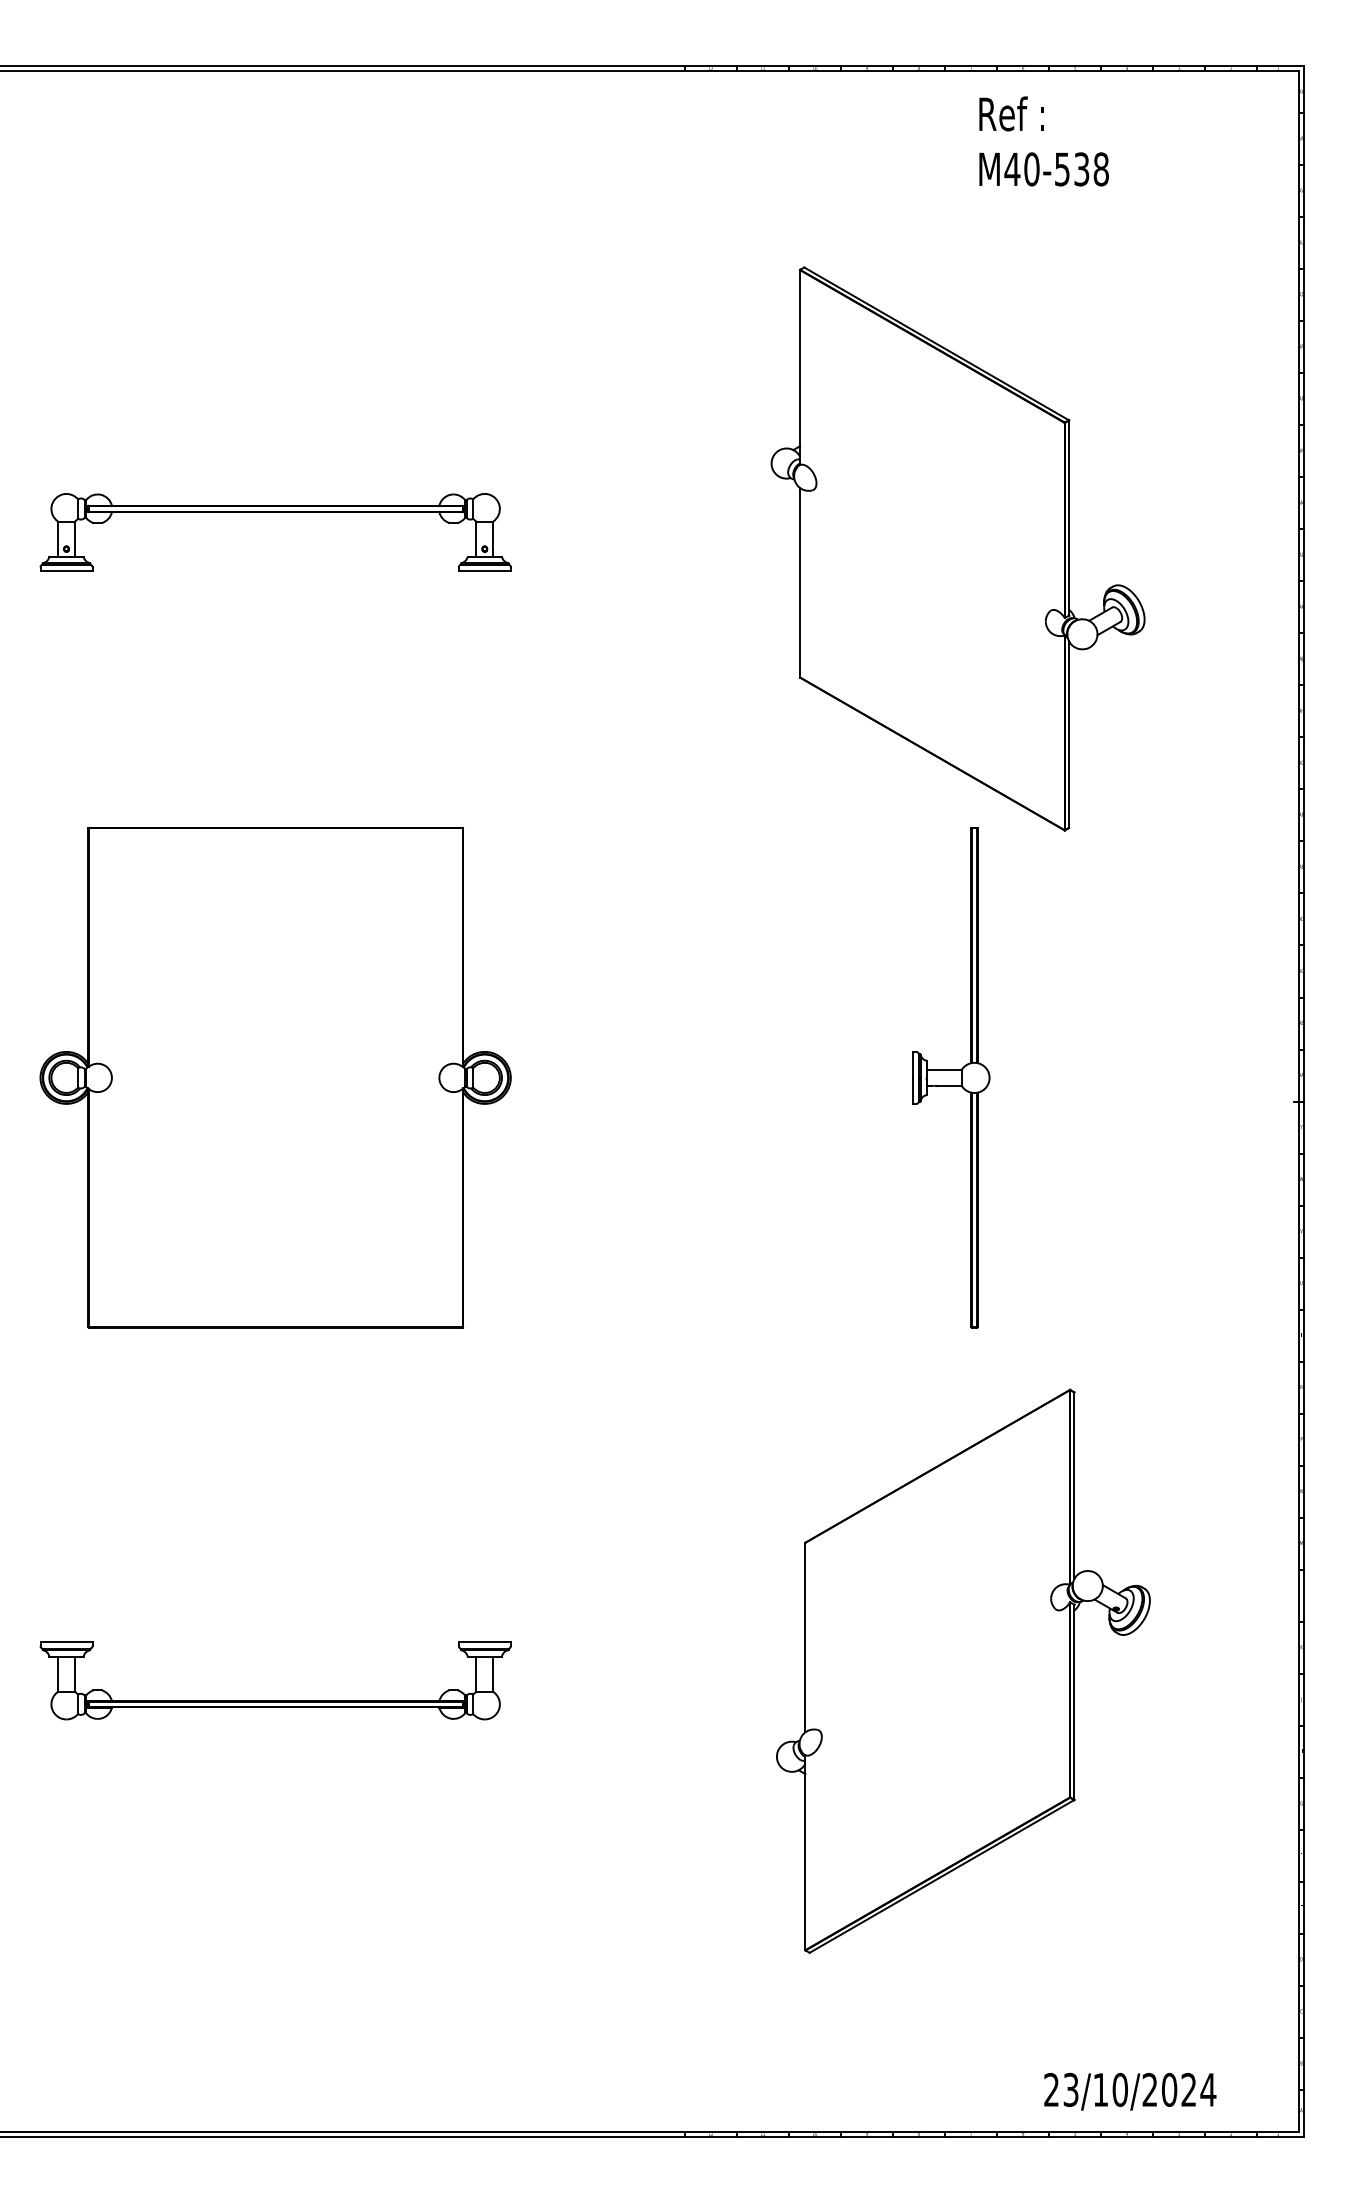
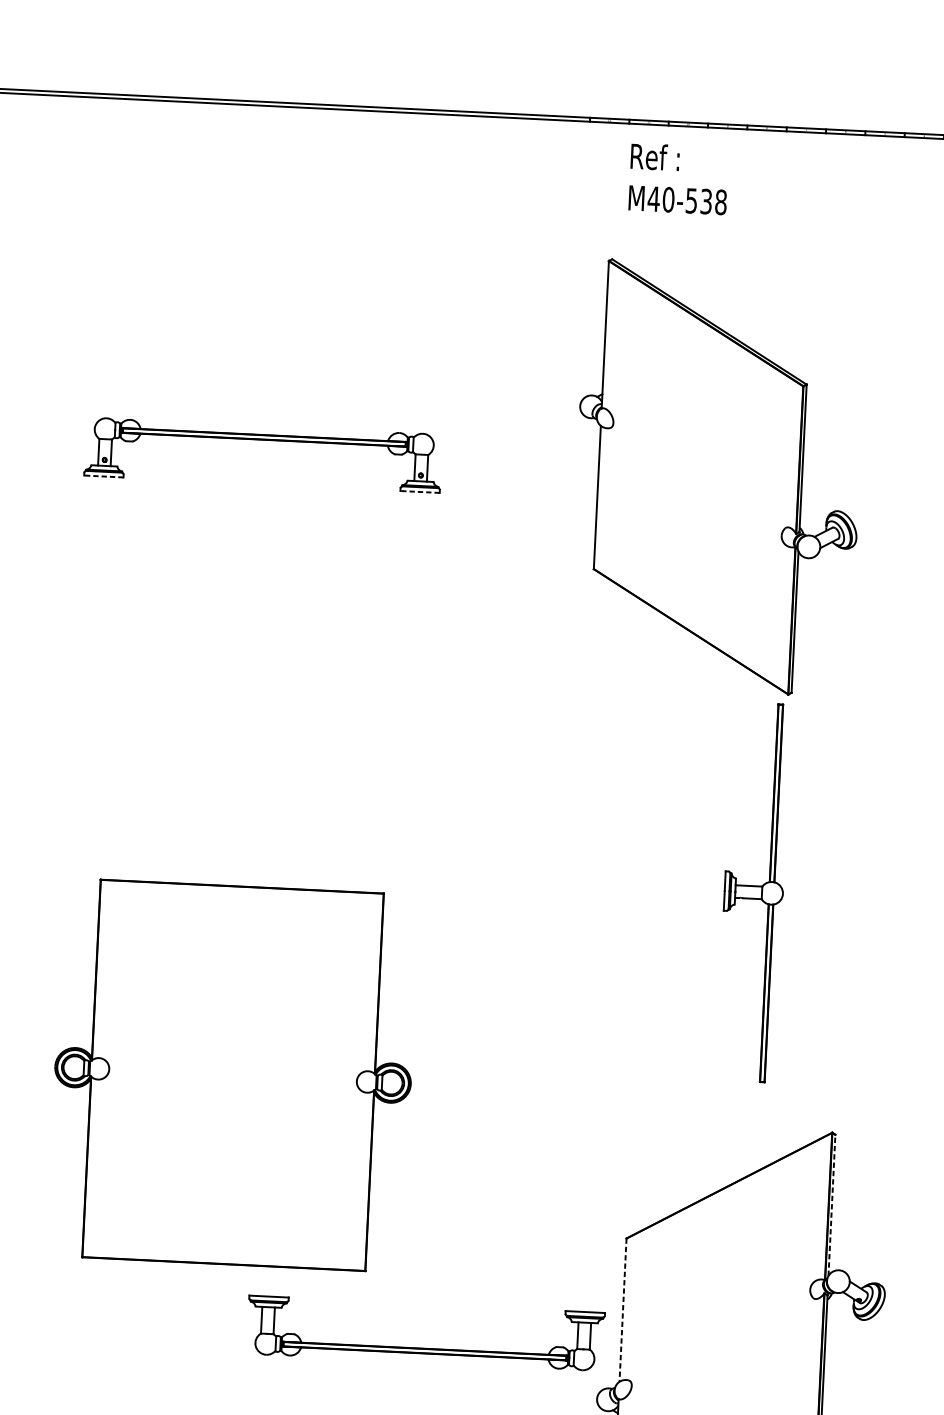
text: (1043, 141) -> (678, 179), moved
part: (957, 548) -> (717, 477), moved
line: (66, 570) -> (103, 476), solid -> dashed
line: (484, 570) -> (419, 491), solid -> dashed
part: (275, 1077) -> (232, 1075), moved
line: (1074, 1485) -> (832, 1205), solid -> dashed
line: (805, 1637) -> (623, 1310), solid -> dashed
part: (275, 1700) -> (424, 1348), moved

